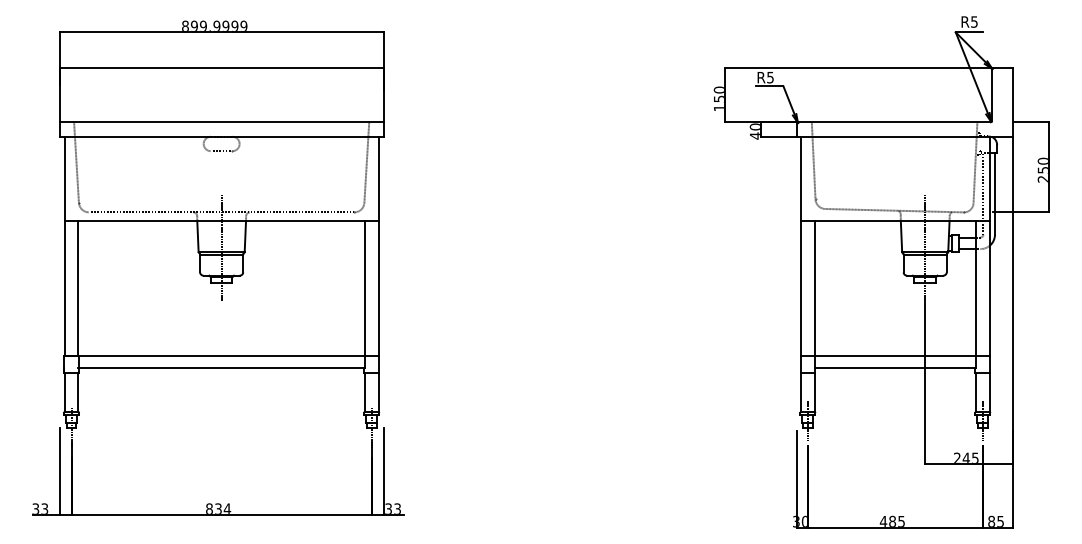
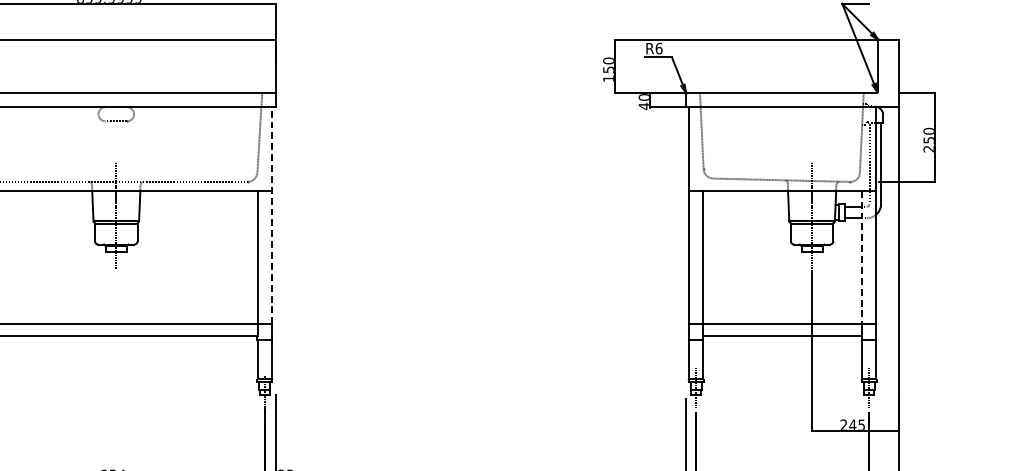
text: (770, 77) -> (659, 48), R5 -> R6
line: (378, 246) -> (271, 215), solid -> dashed
line: (975, 289) -> (861, 258), solid -> dashed

